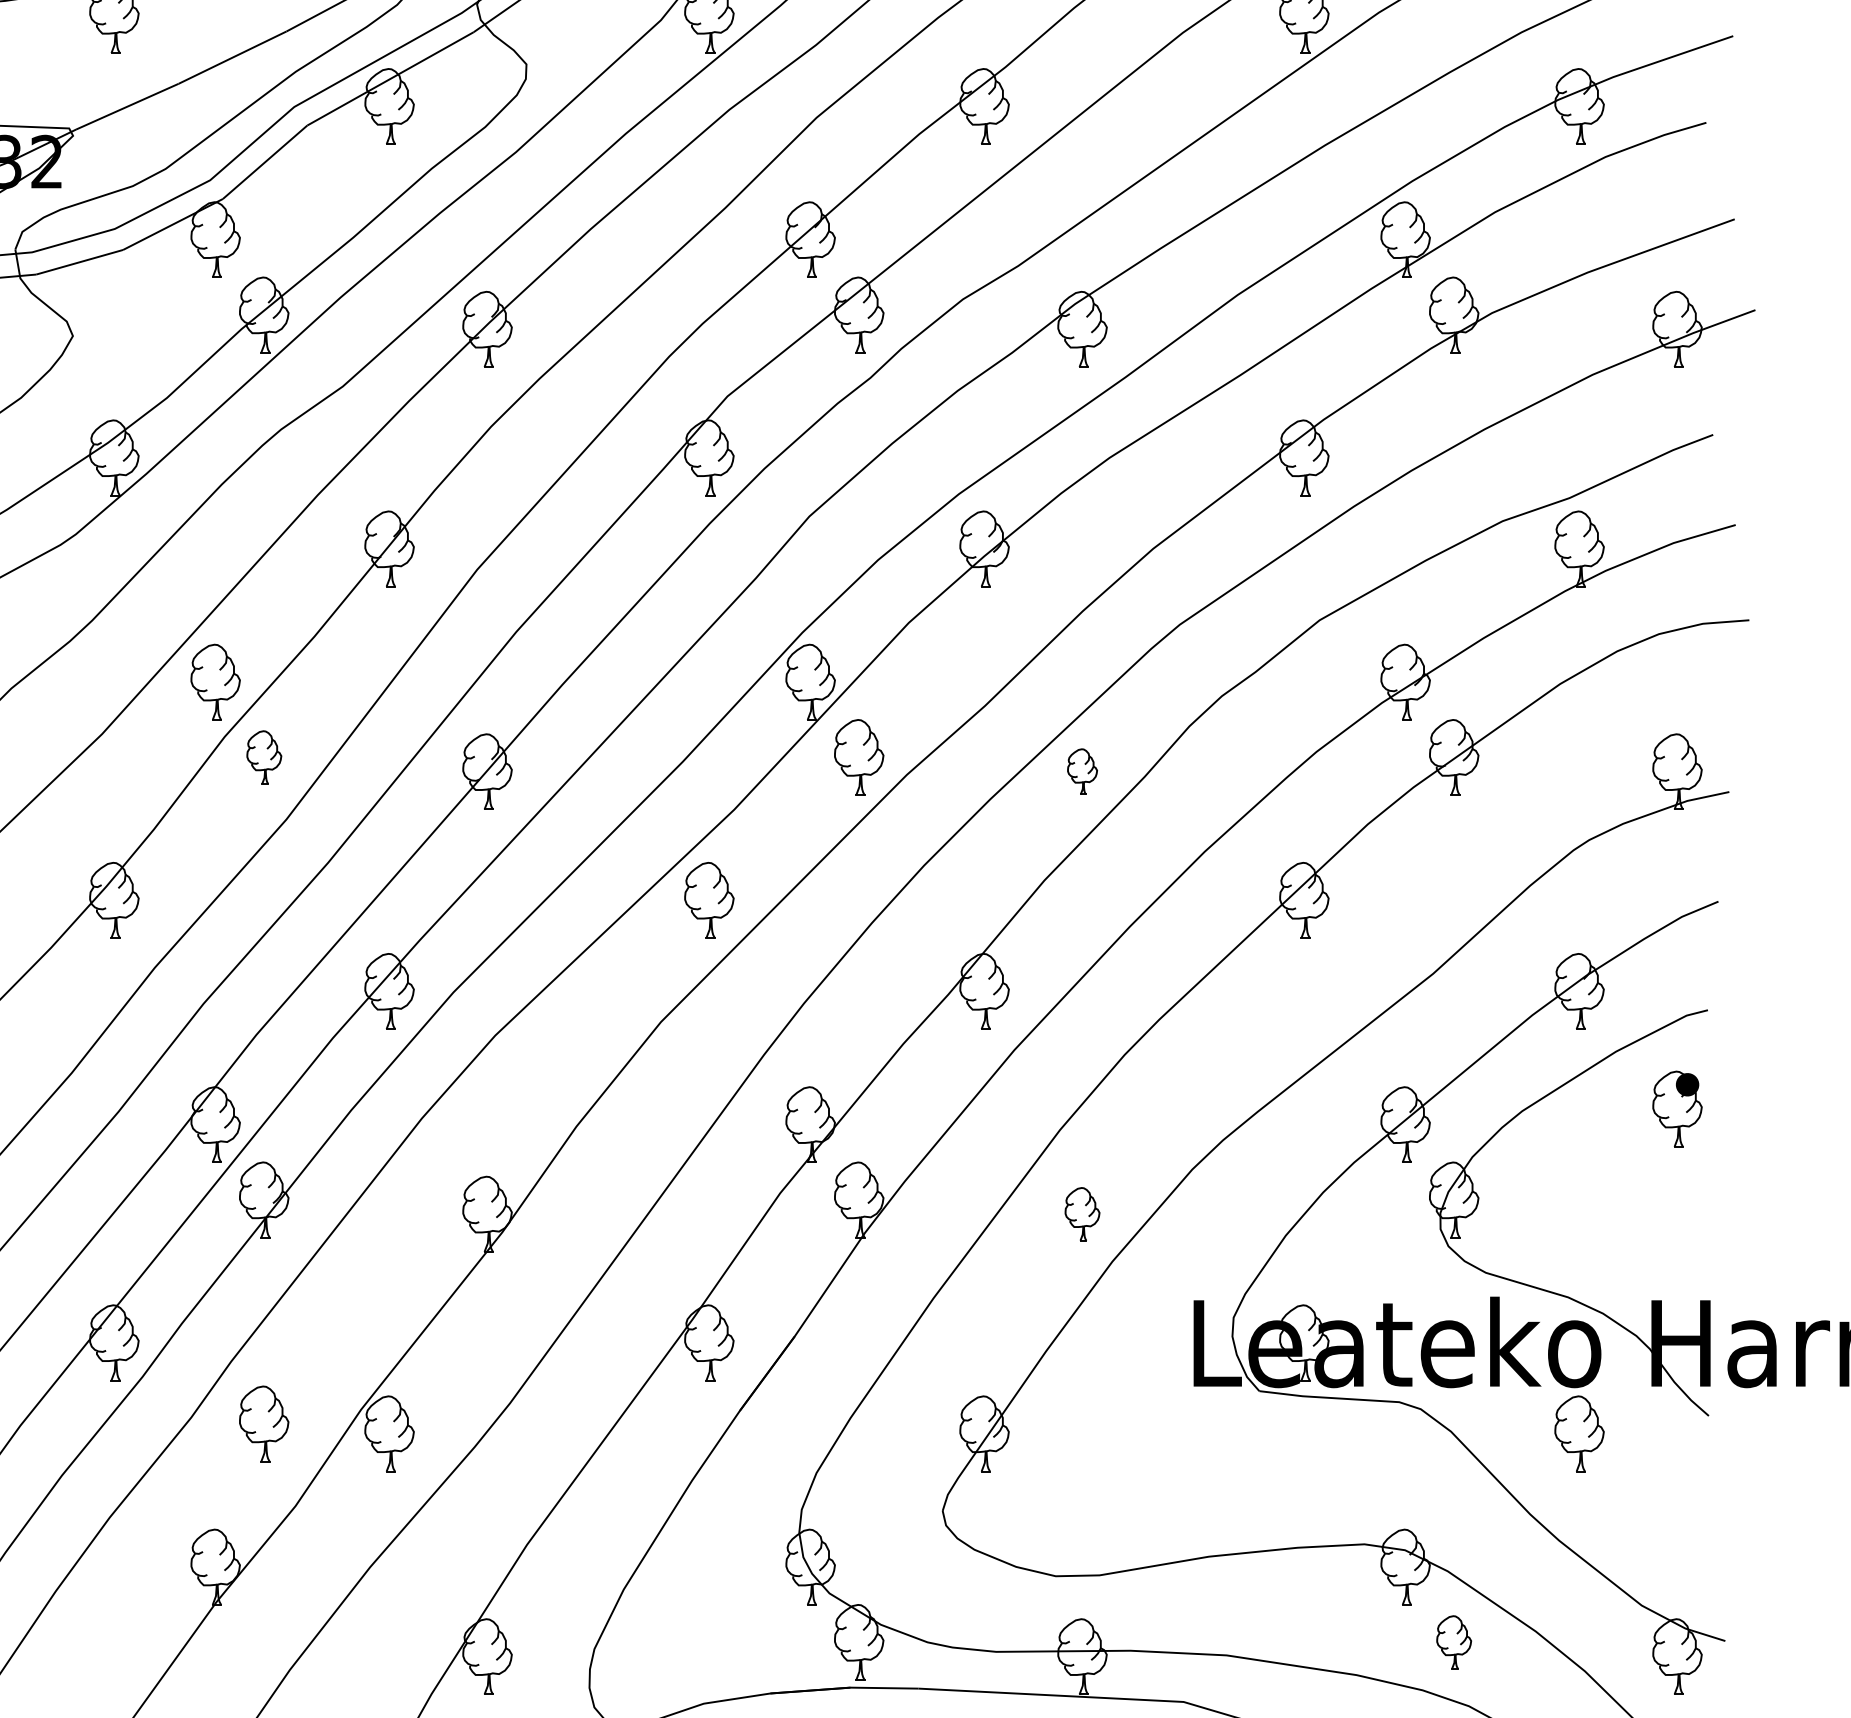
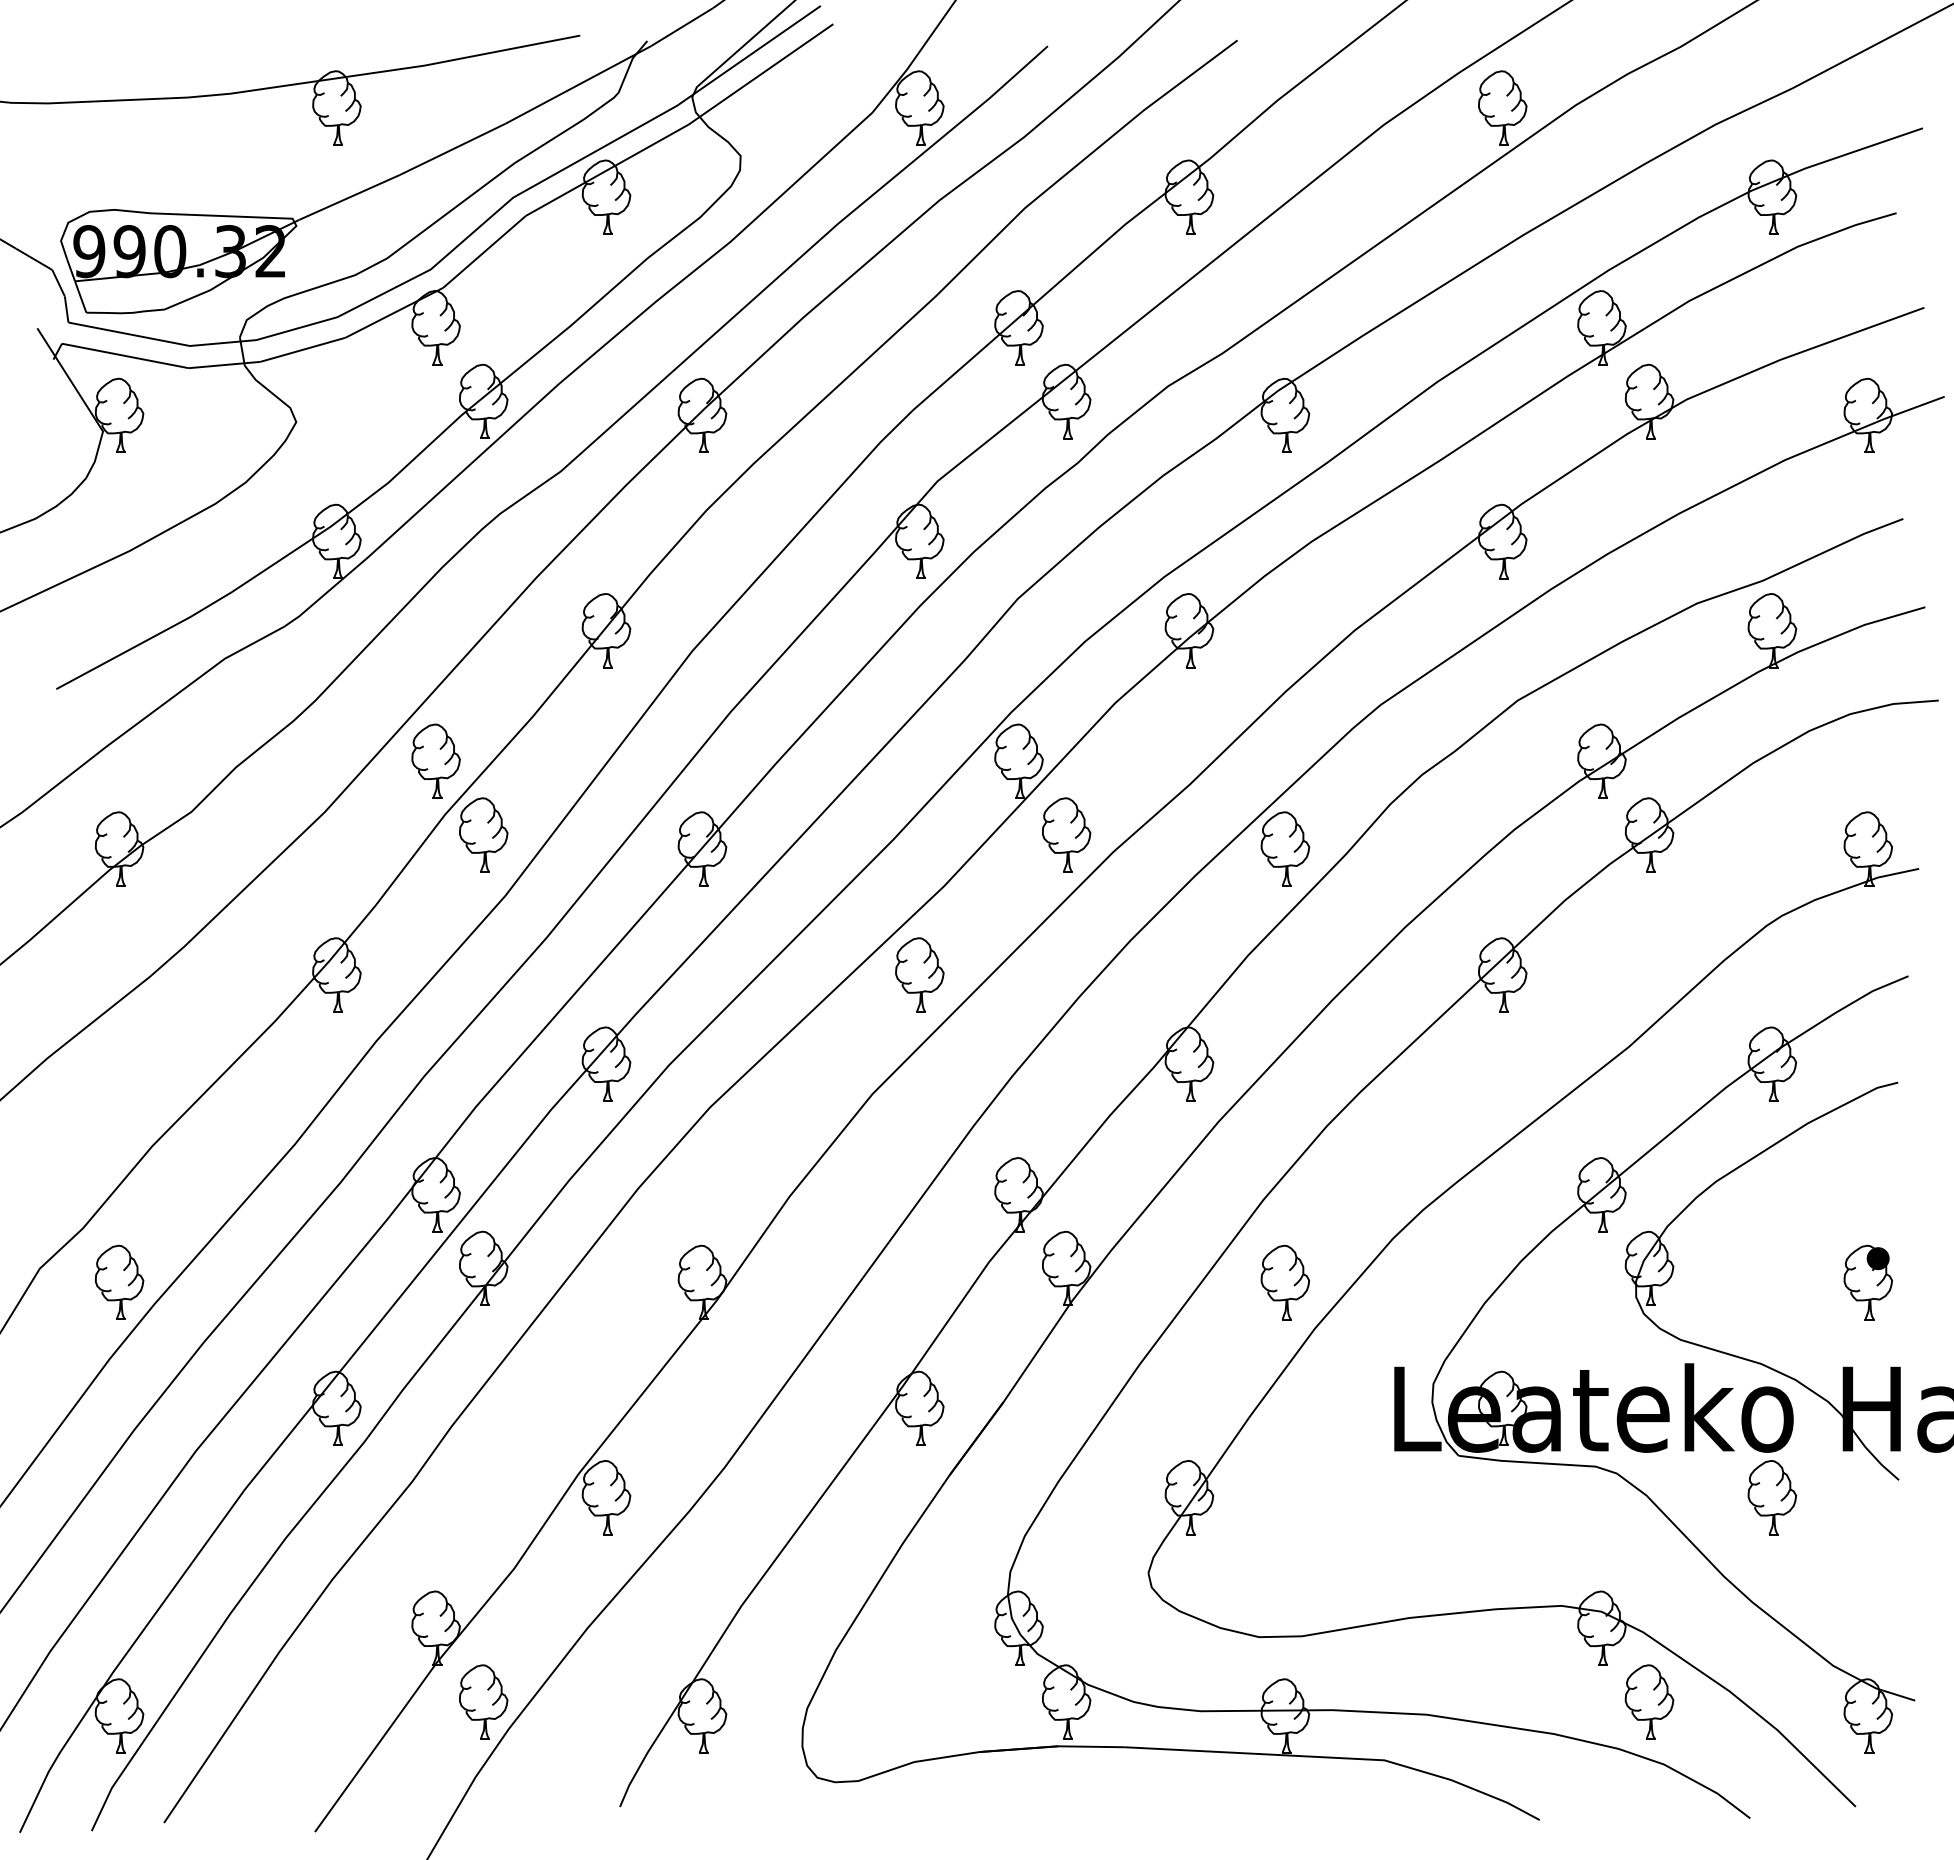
part: (264, 756) -> (483, 834), size x1.43
part: (1082, 771) -> (1285, 848), size x1.67
part: (1676, 1109) -> (1867, 1282), moved
part: (1082, 1214) -> (1285, 1282), size x1.43
part: (264, 1423) -> (483, 1701), moved
part: (1454, 1641) -> (1649, 1701), size x1.43

